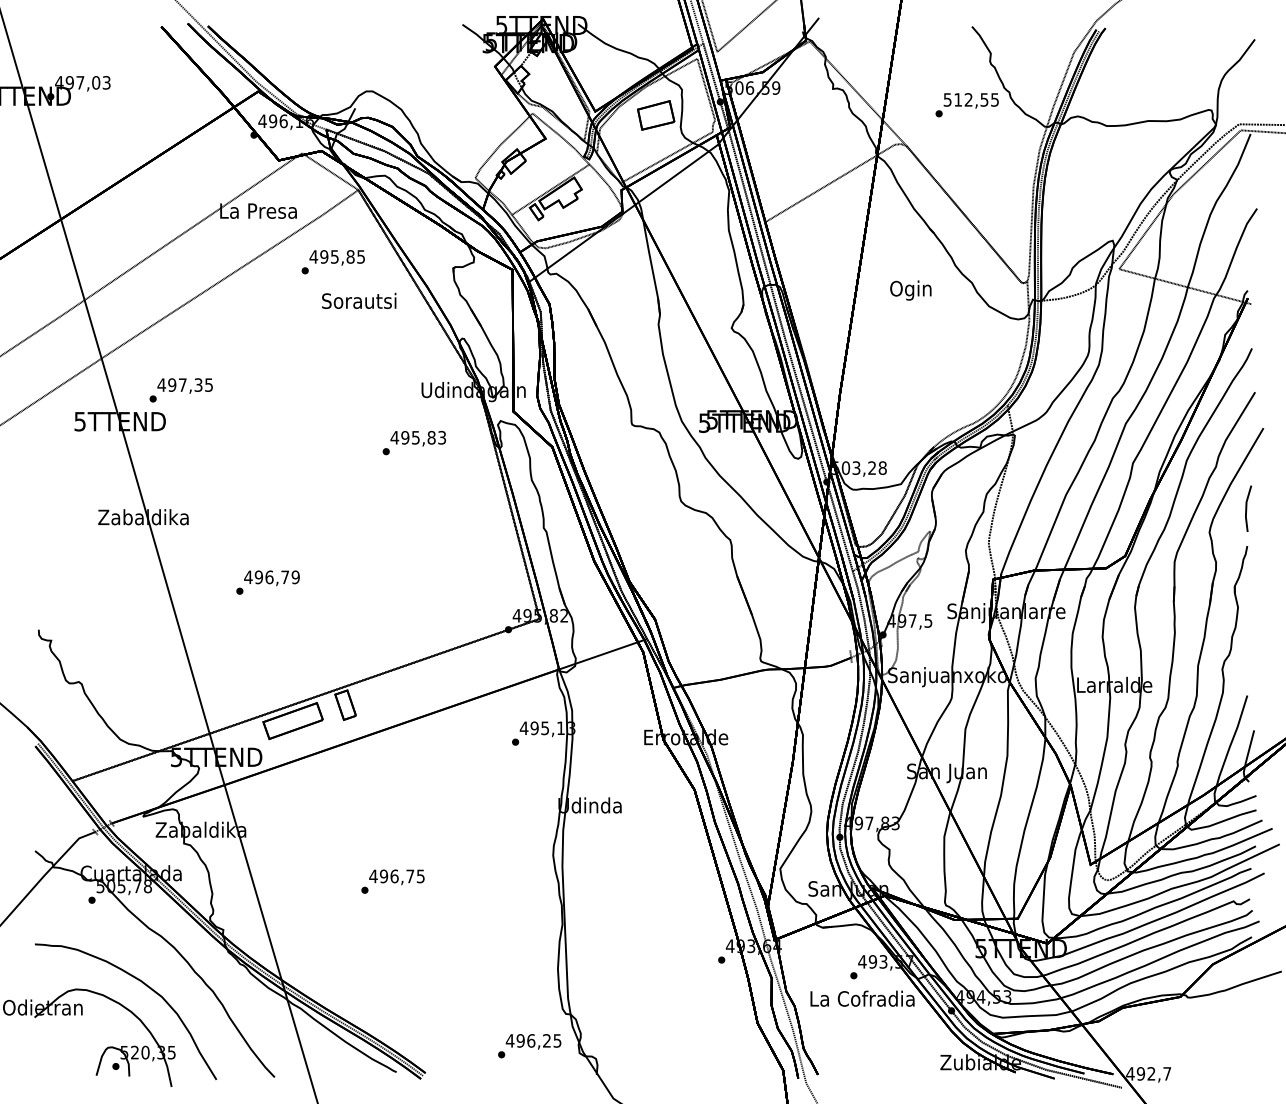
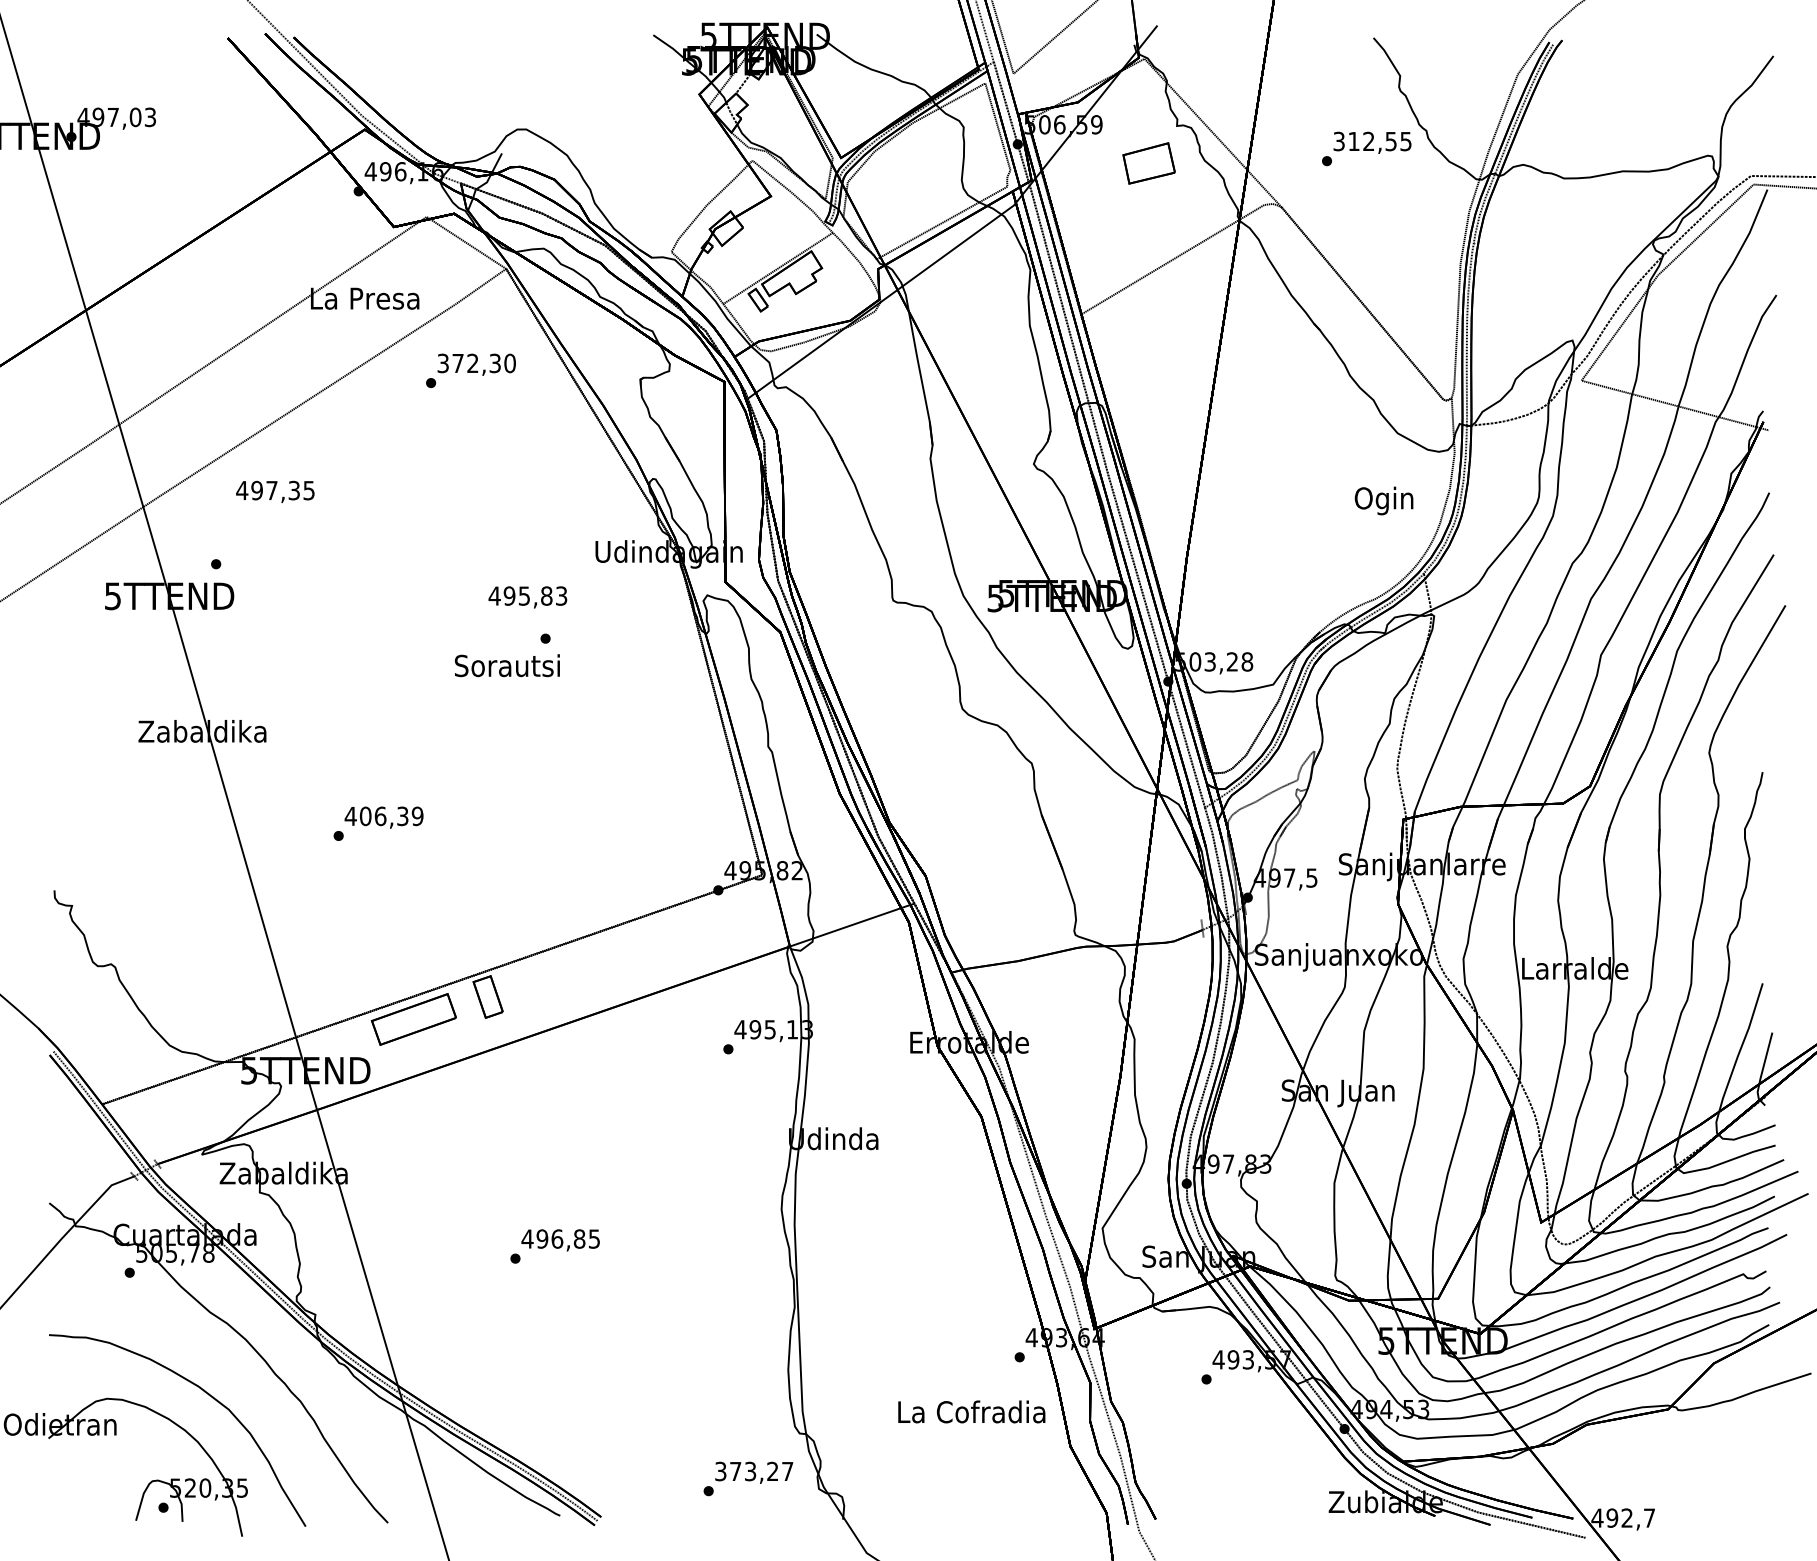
text: (947, 99) -> (1339, 140), 512,55 -> 312,55
part: (655, 115) -> (1148, 163), moved
text: (337, 256) -> (476, 363), 495,85 -> 372,30
text: (910, 290) -> (1383, 500), moved
text: (359, 300) -> (507, 665), moved
text: (185, 385) -> (275, 491), moved
text: (418, 438) -> (527, 597), moved
line: (1247, 508) -> (1762, 718), removed
text: (271, 577) -> (383, 816), 496,79 -> 406,39
text: (410, 876) -> (579, 1238), 496,75 -> 496,85
text: (862, 998) -> (971, 1411), moved
text: (533, 1040) -> (753, 1471), 496,25 -> 373,27

